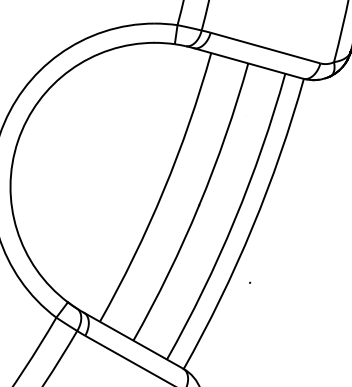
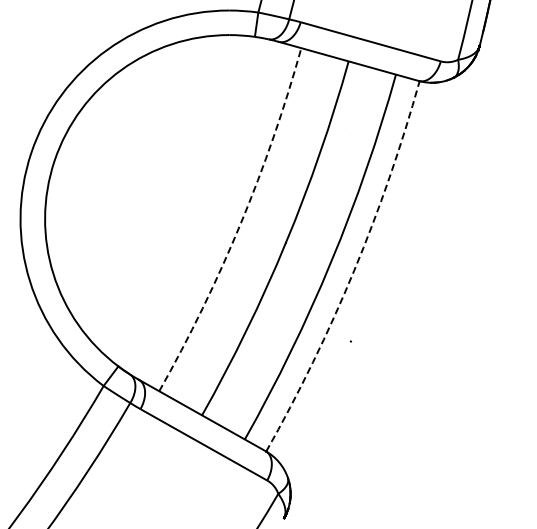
arc: (163, 190) -> (240, 223), solid -> dashed
arc: (252, 227) -> (354, 270), solid -> dashed

